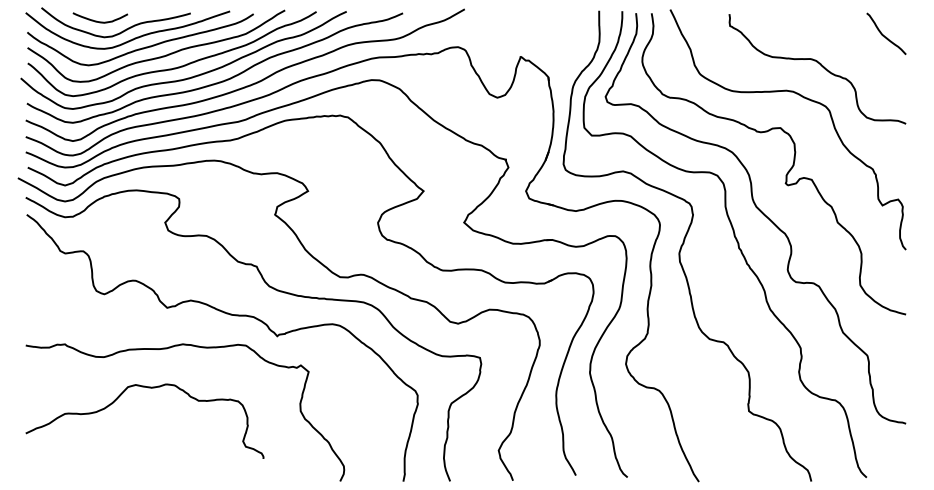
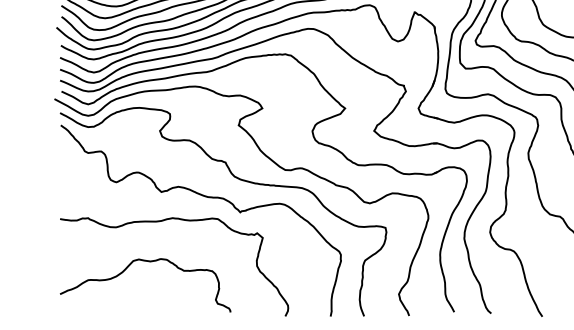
curve: (148, 388) -> (148, 261), moved

